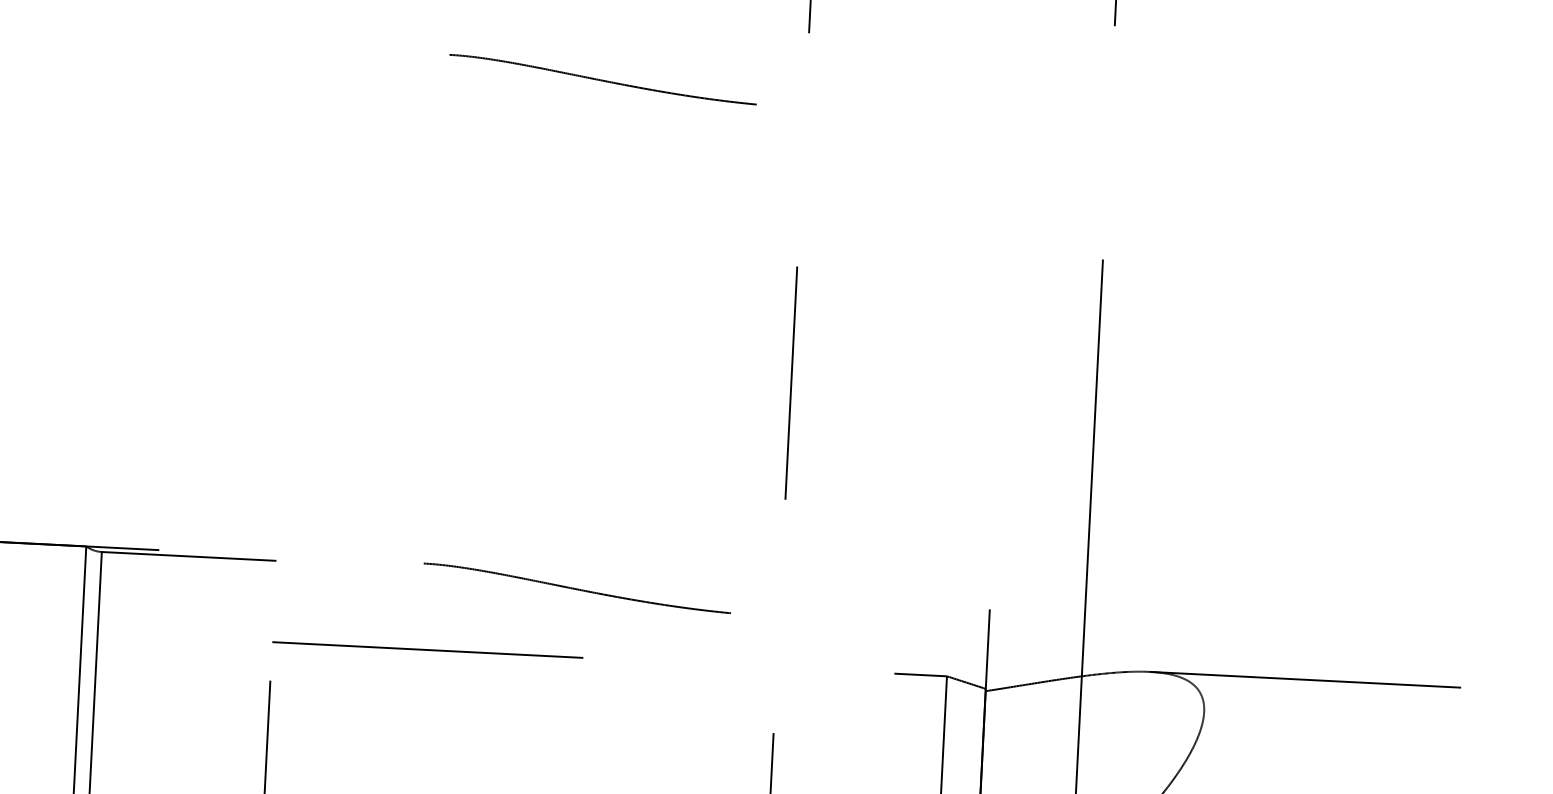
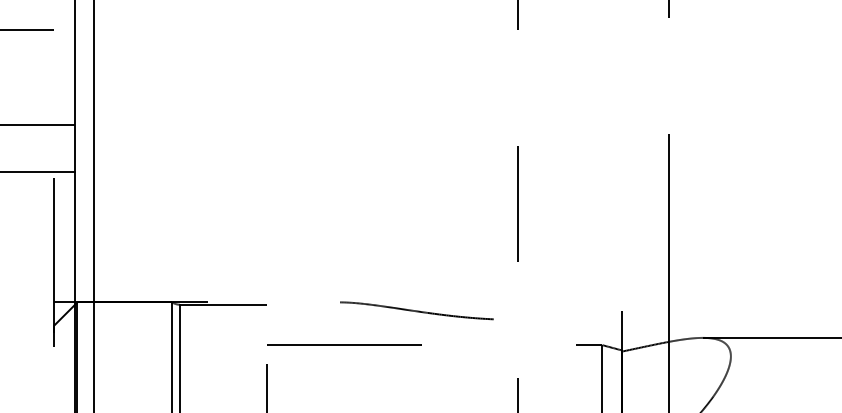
curve: (602, 78) -> (416, 57), removed

